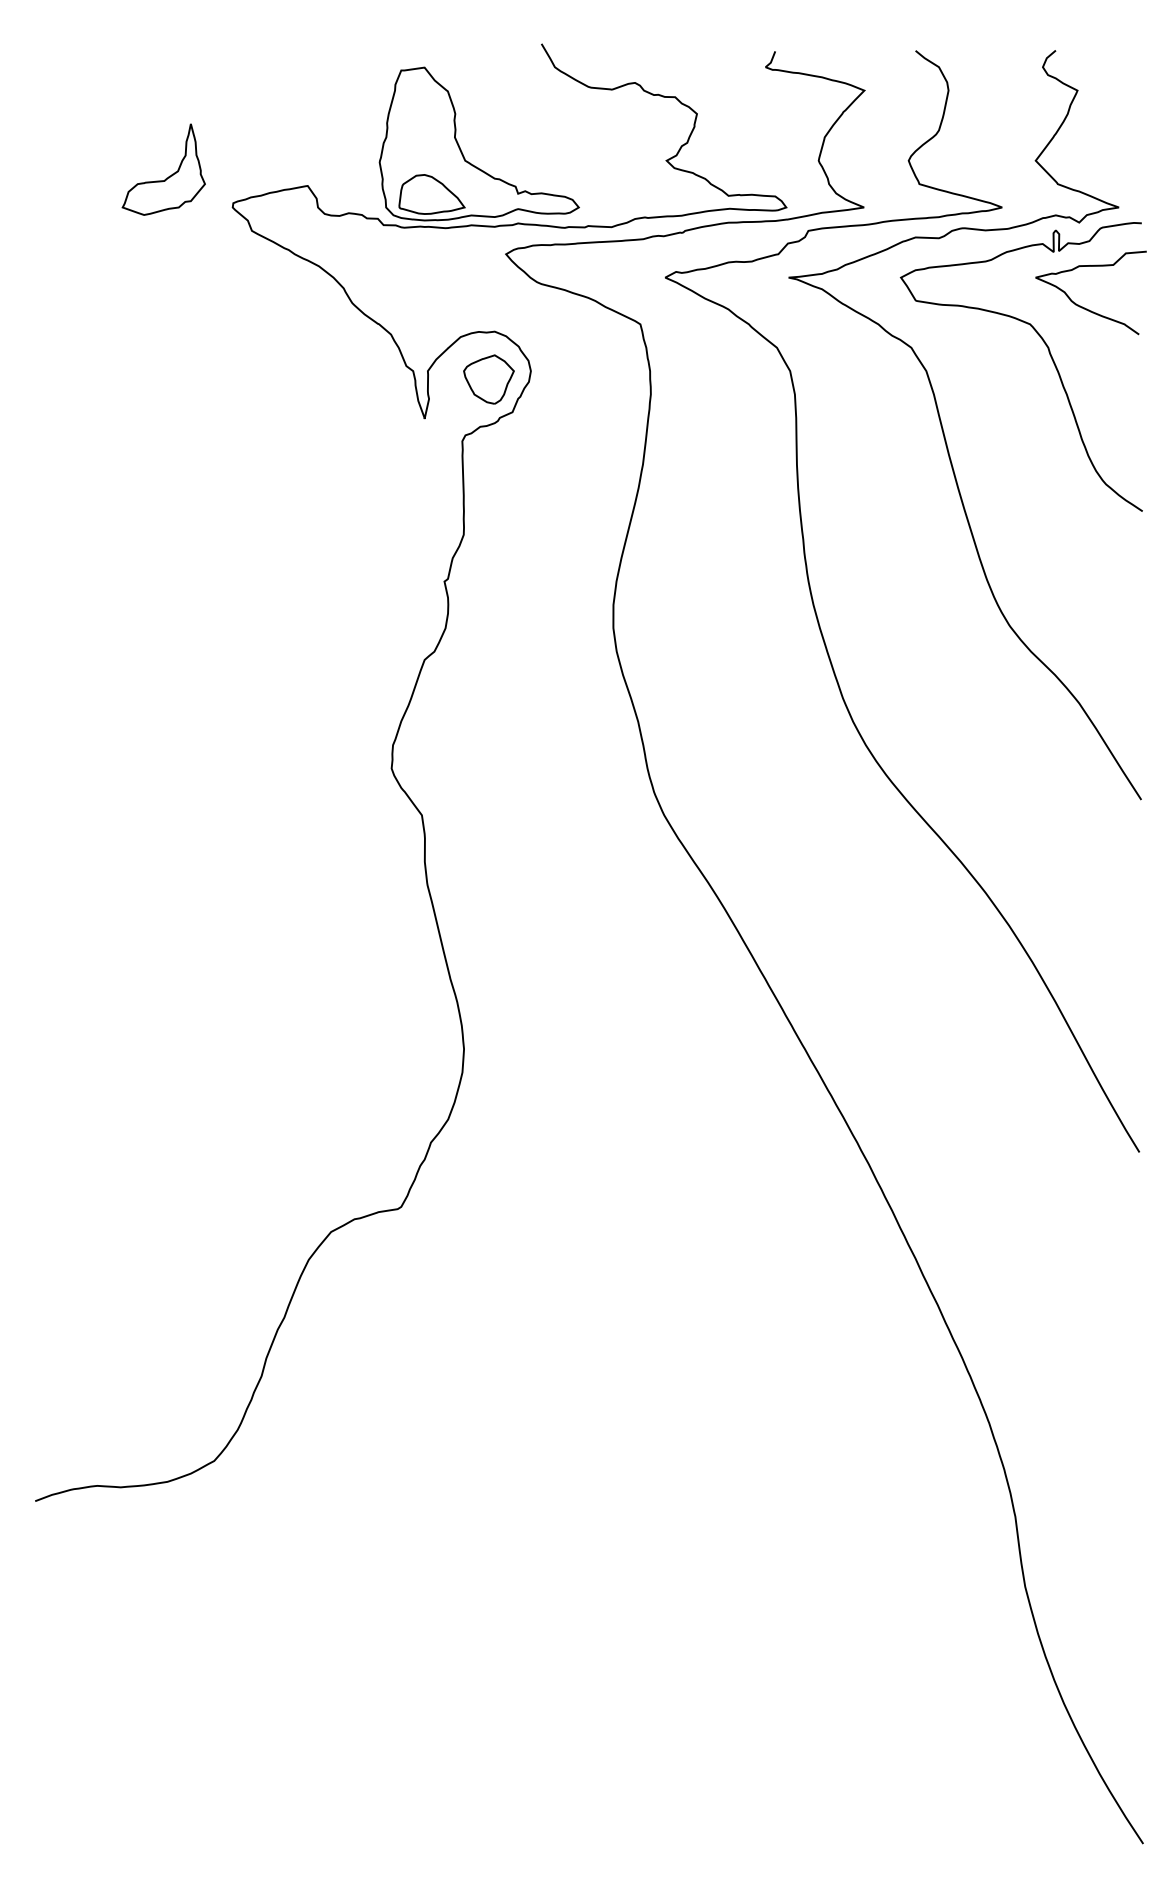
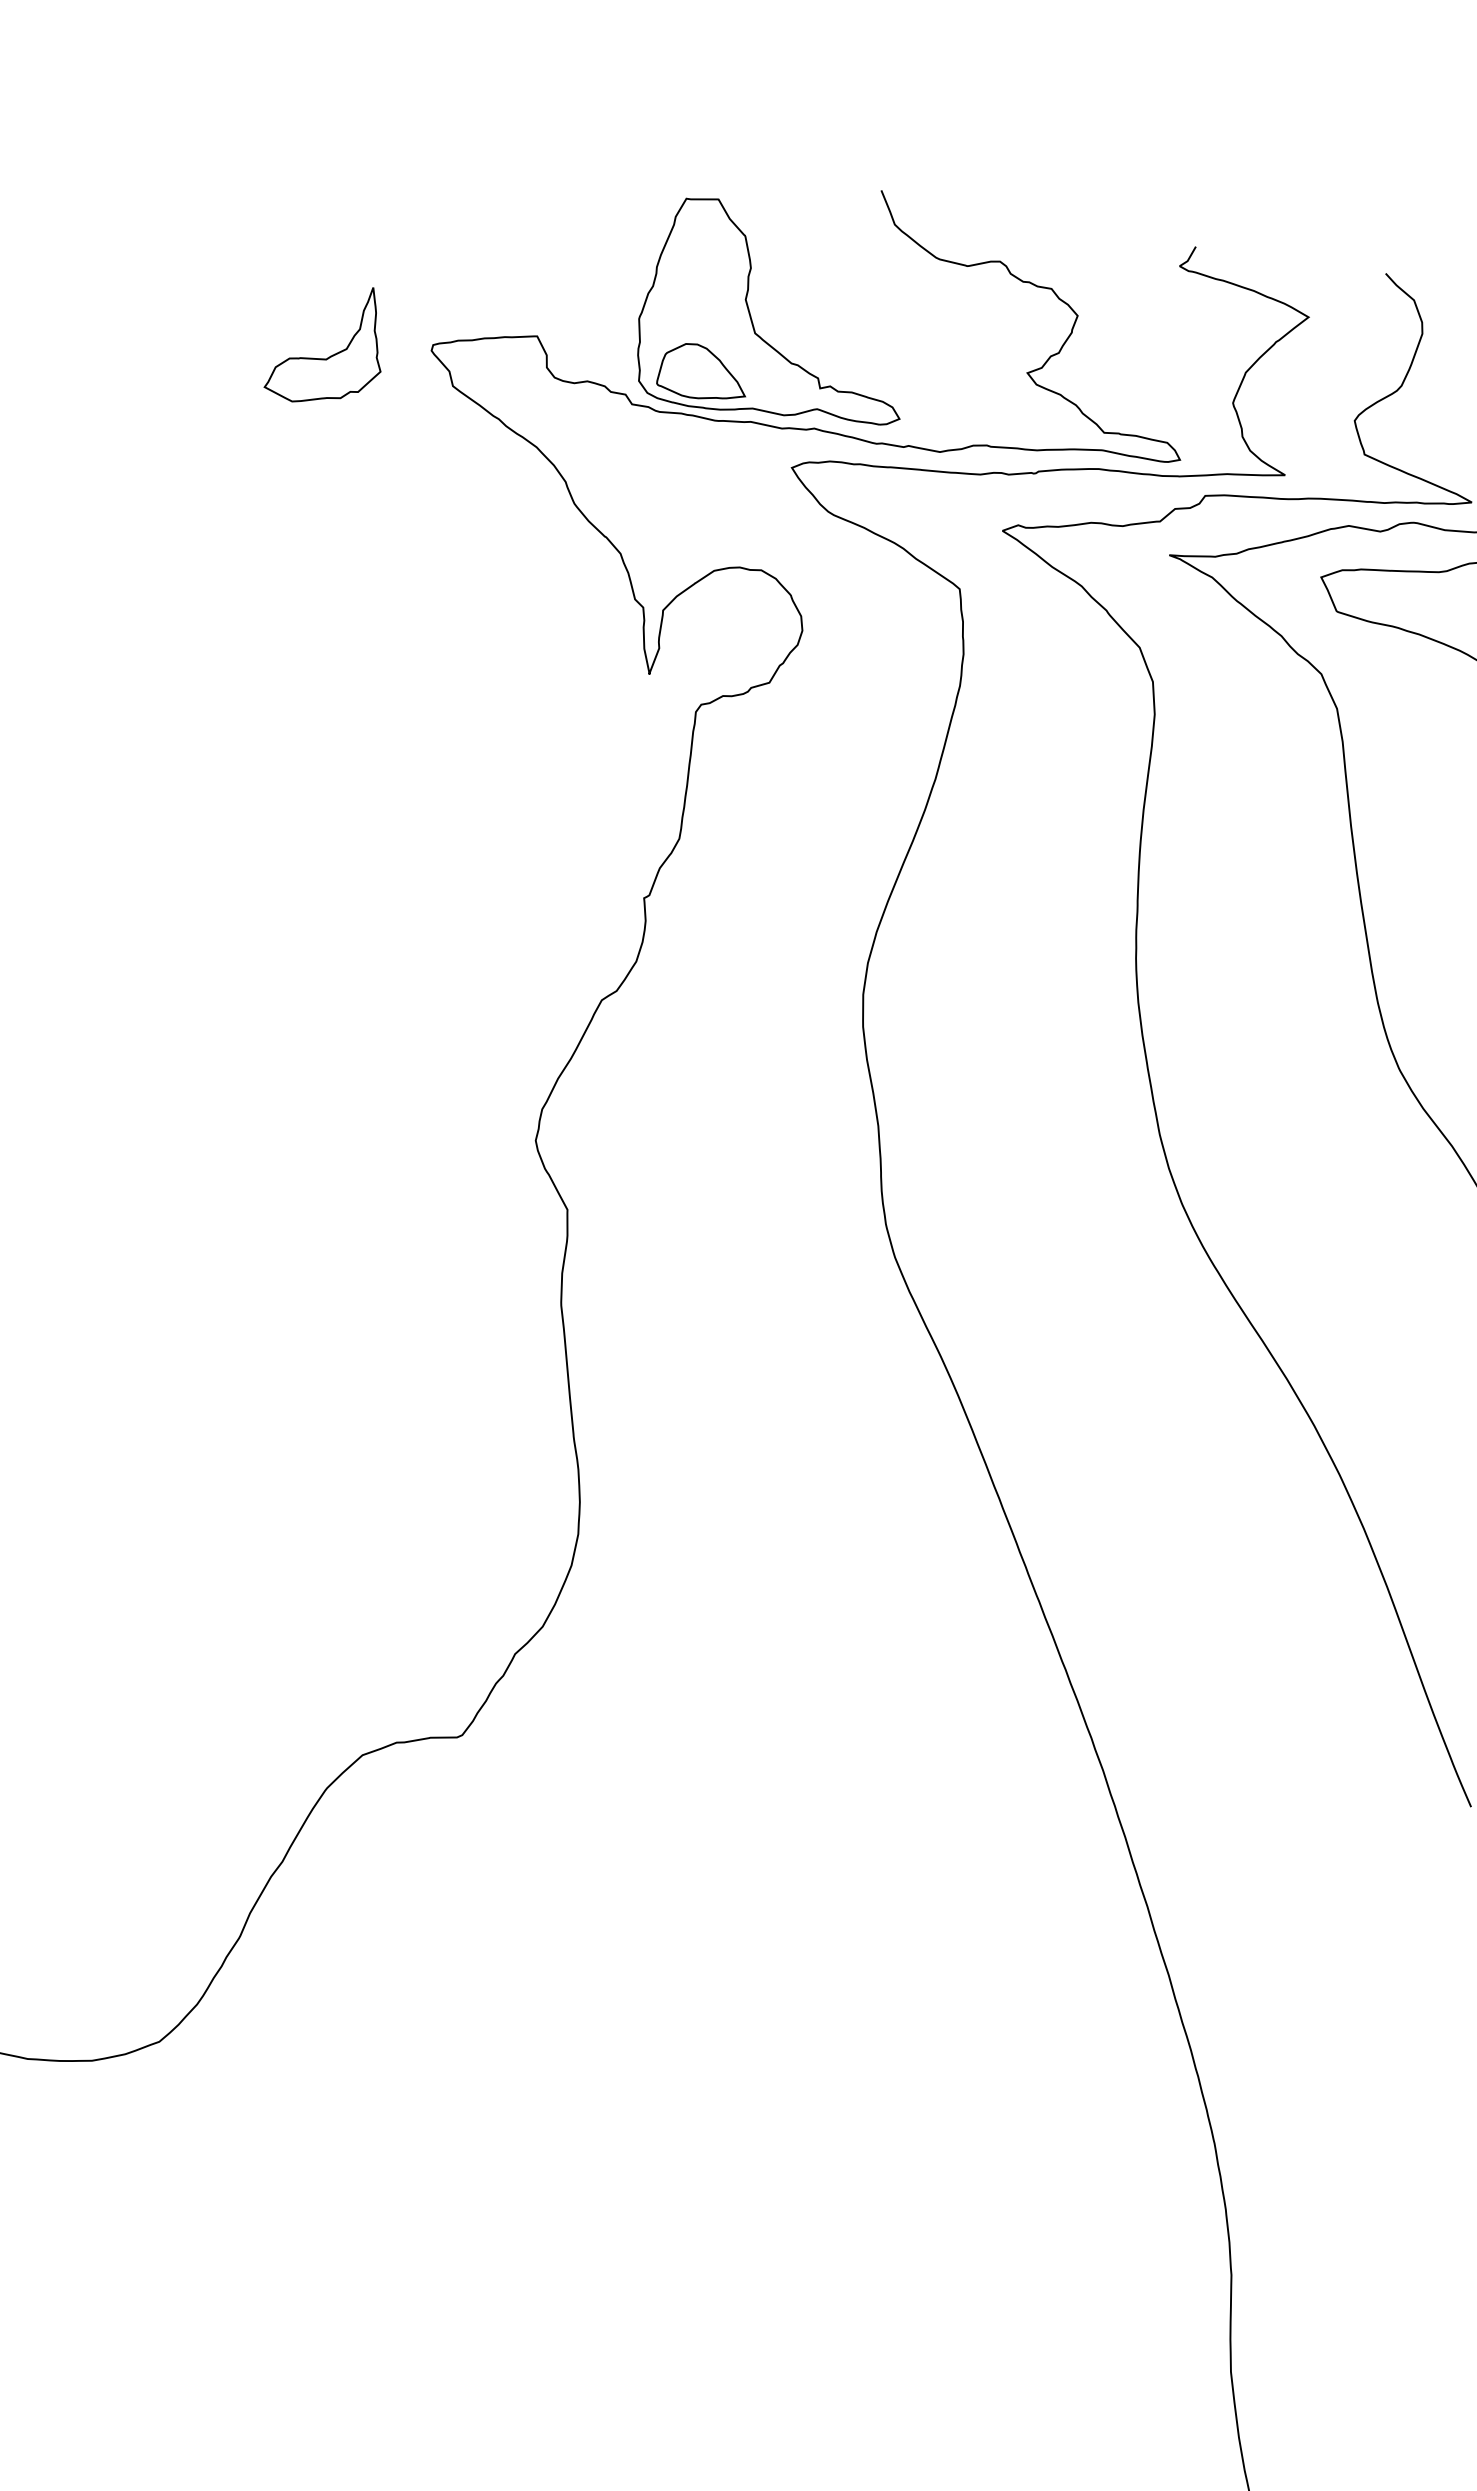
part: (169, 175) -> (334, 353), moved
part: (488, 379) -> (743, 633), removed

